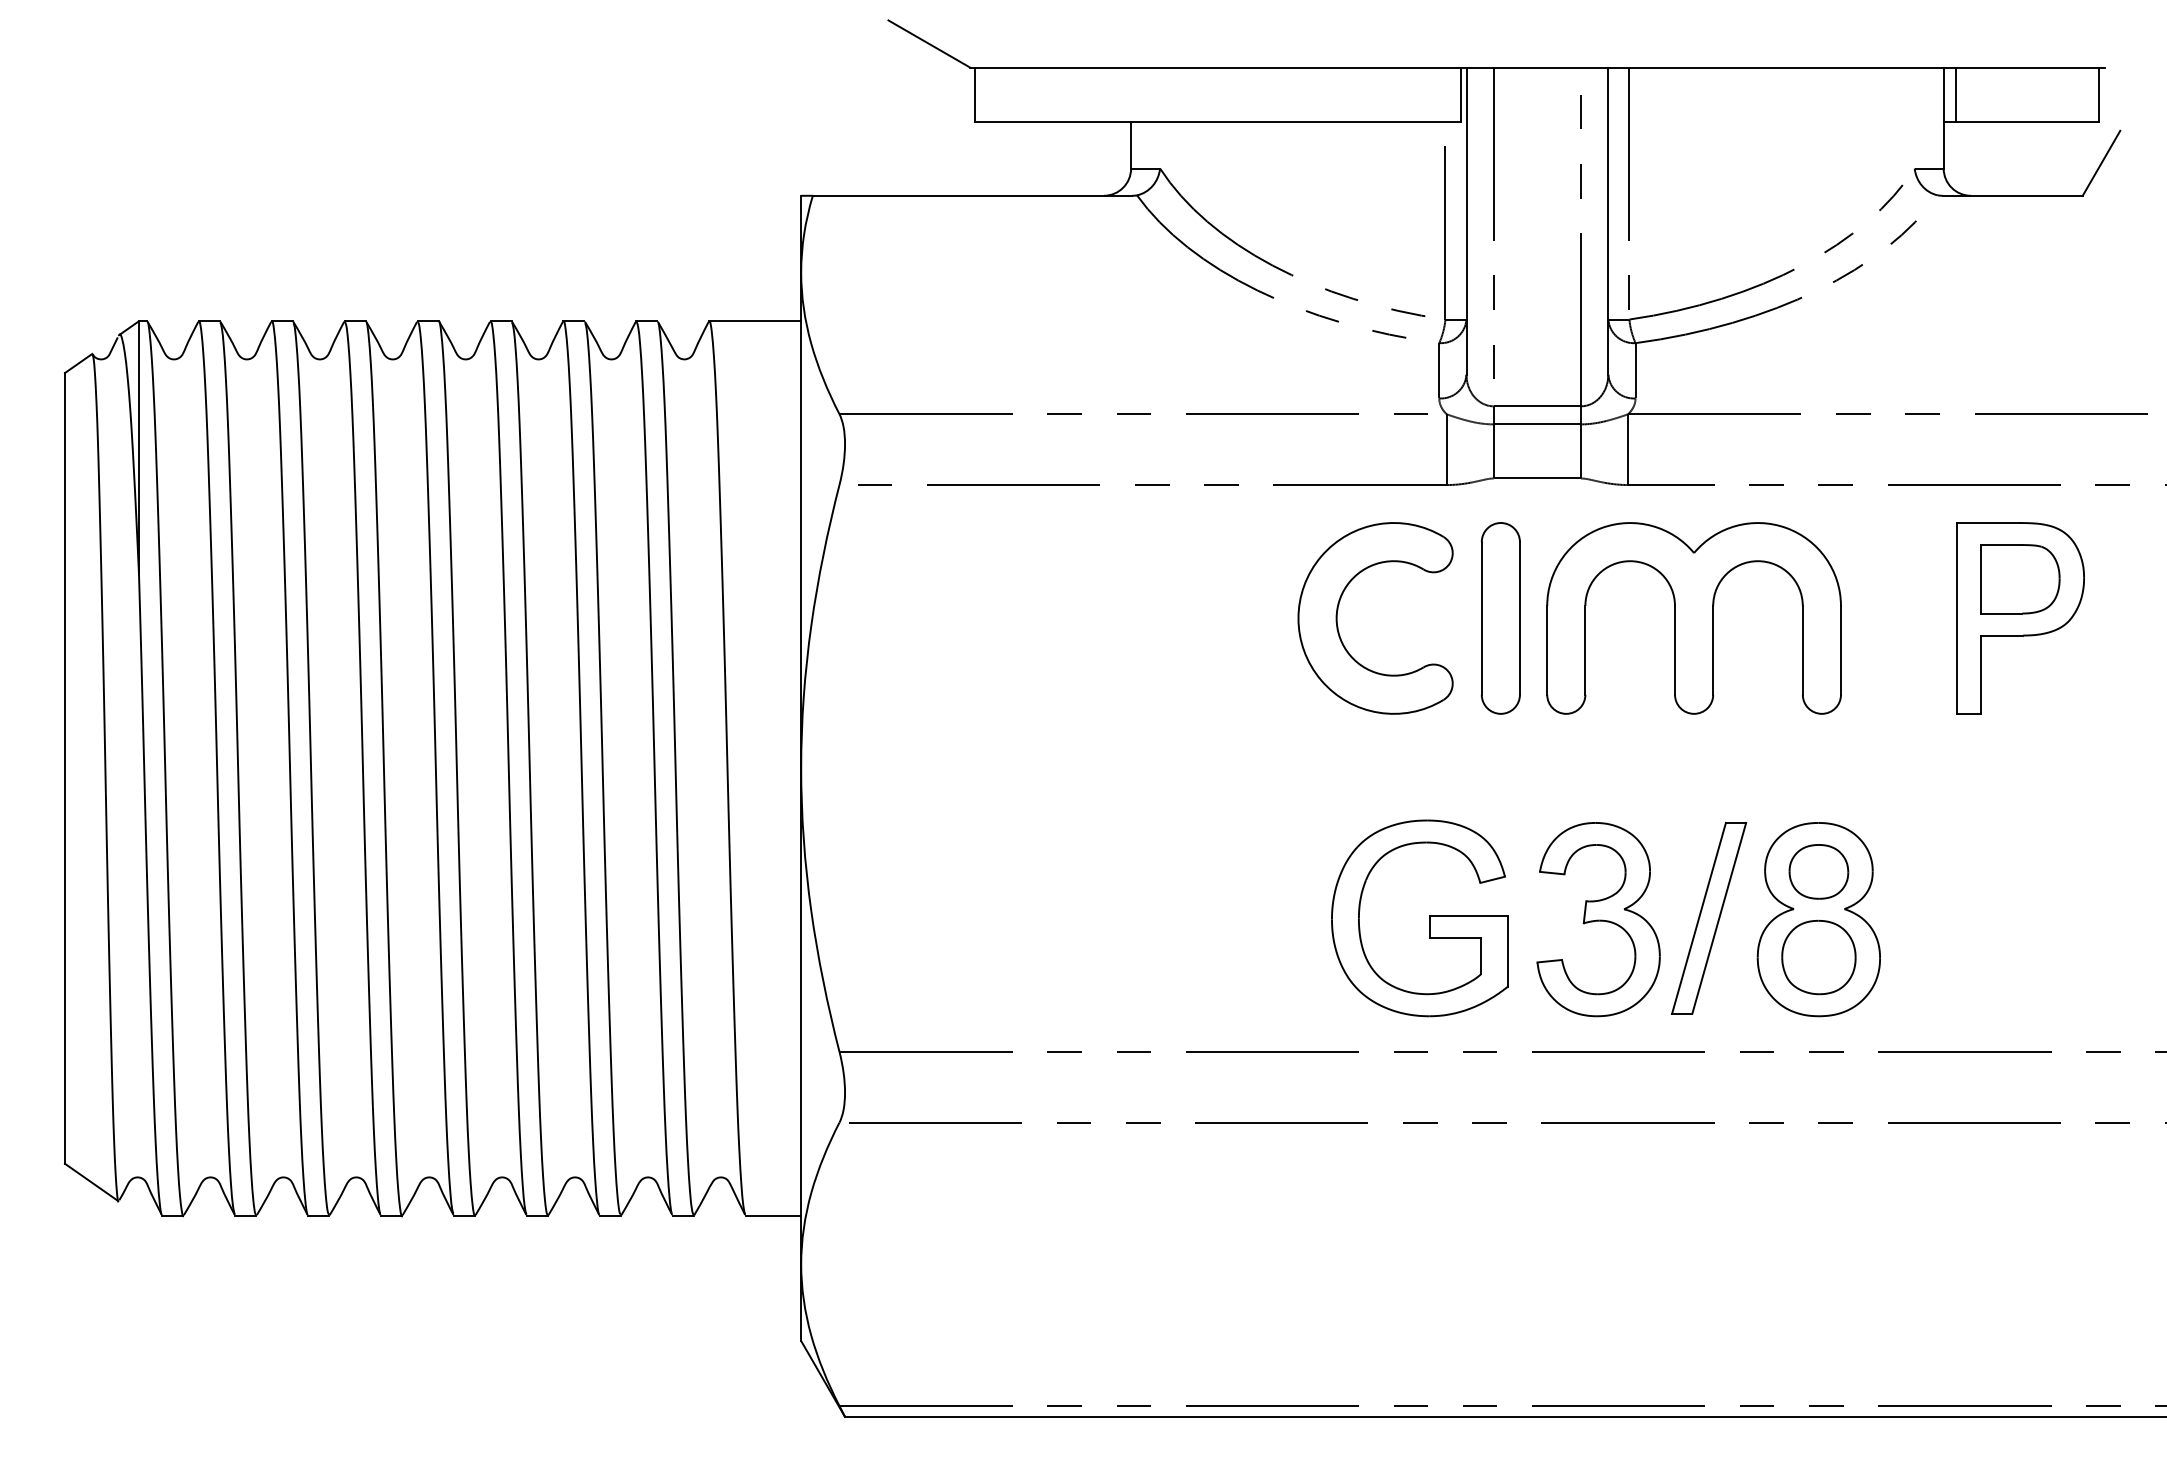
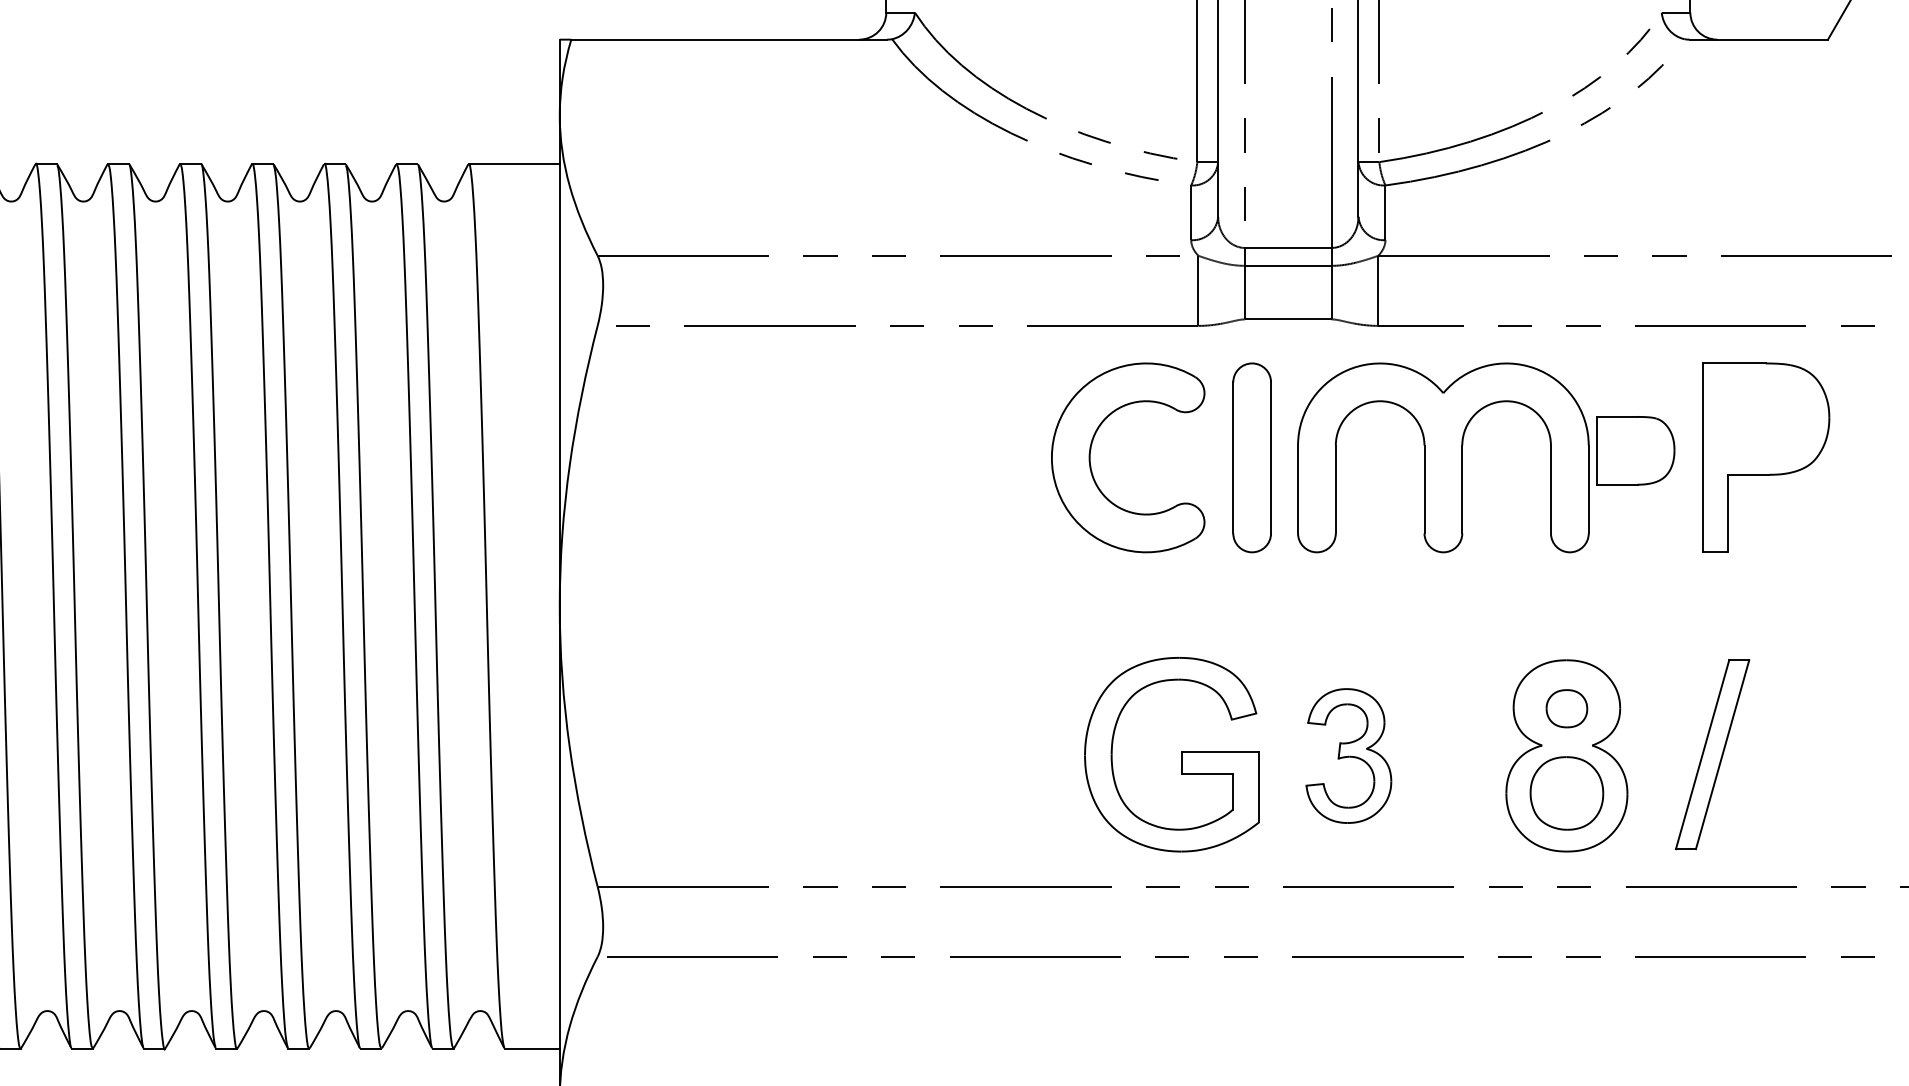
part: (2020, 579) -> (1635, 451), moved
part: (1818, 871) -> (1566, 708), size x0.7
part: (1709, 918) -> (1712, 754), moved
part: (1598, 919) -> (1348, 755), size x0.7

